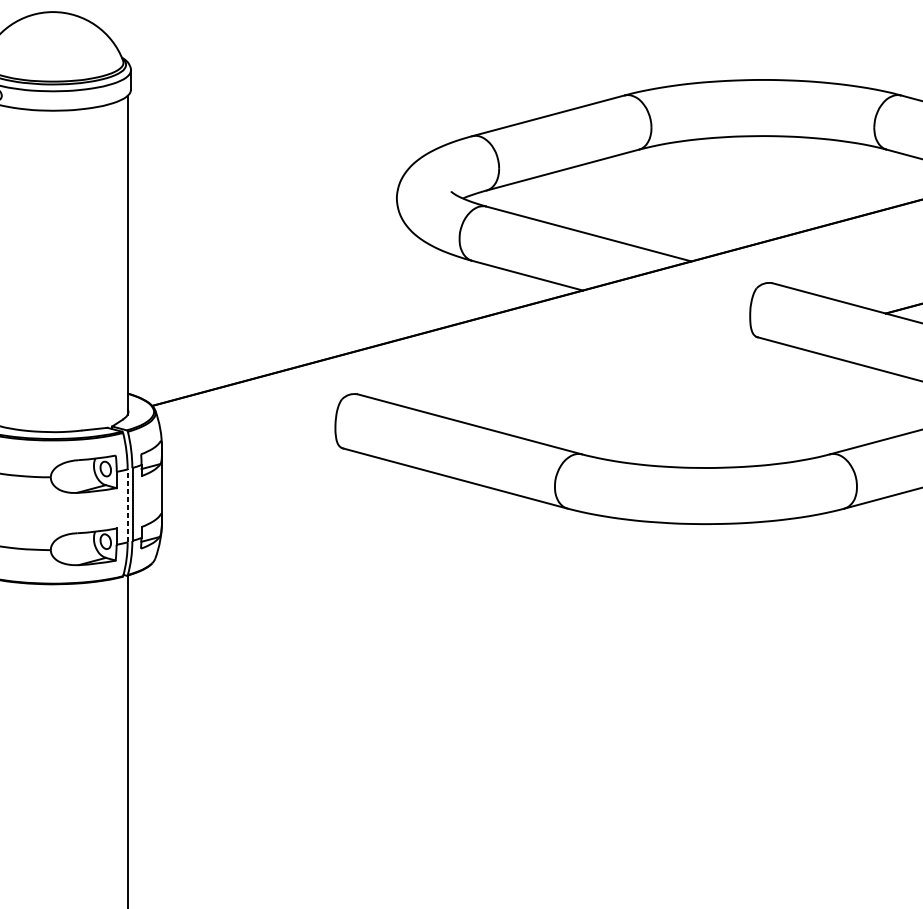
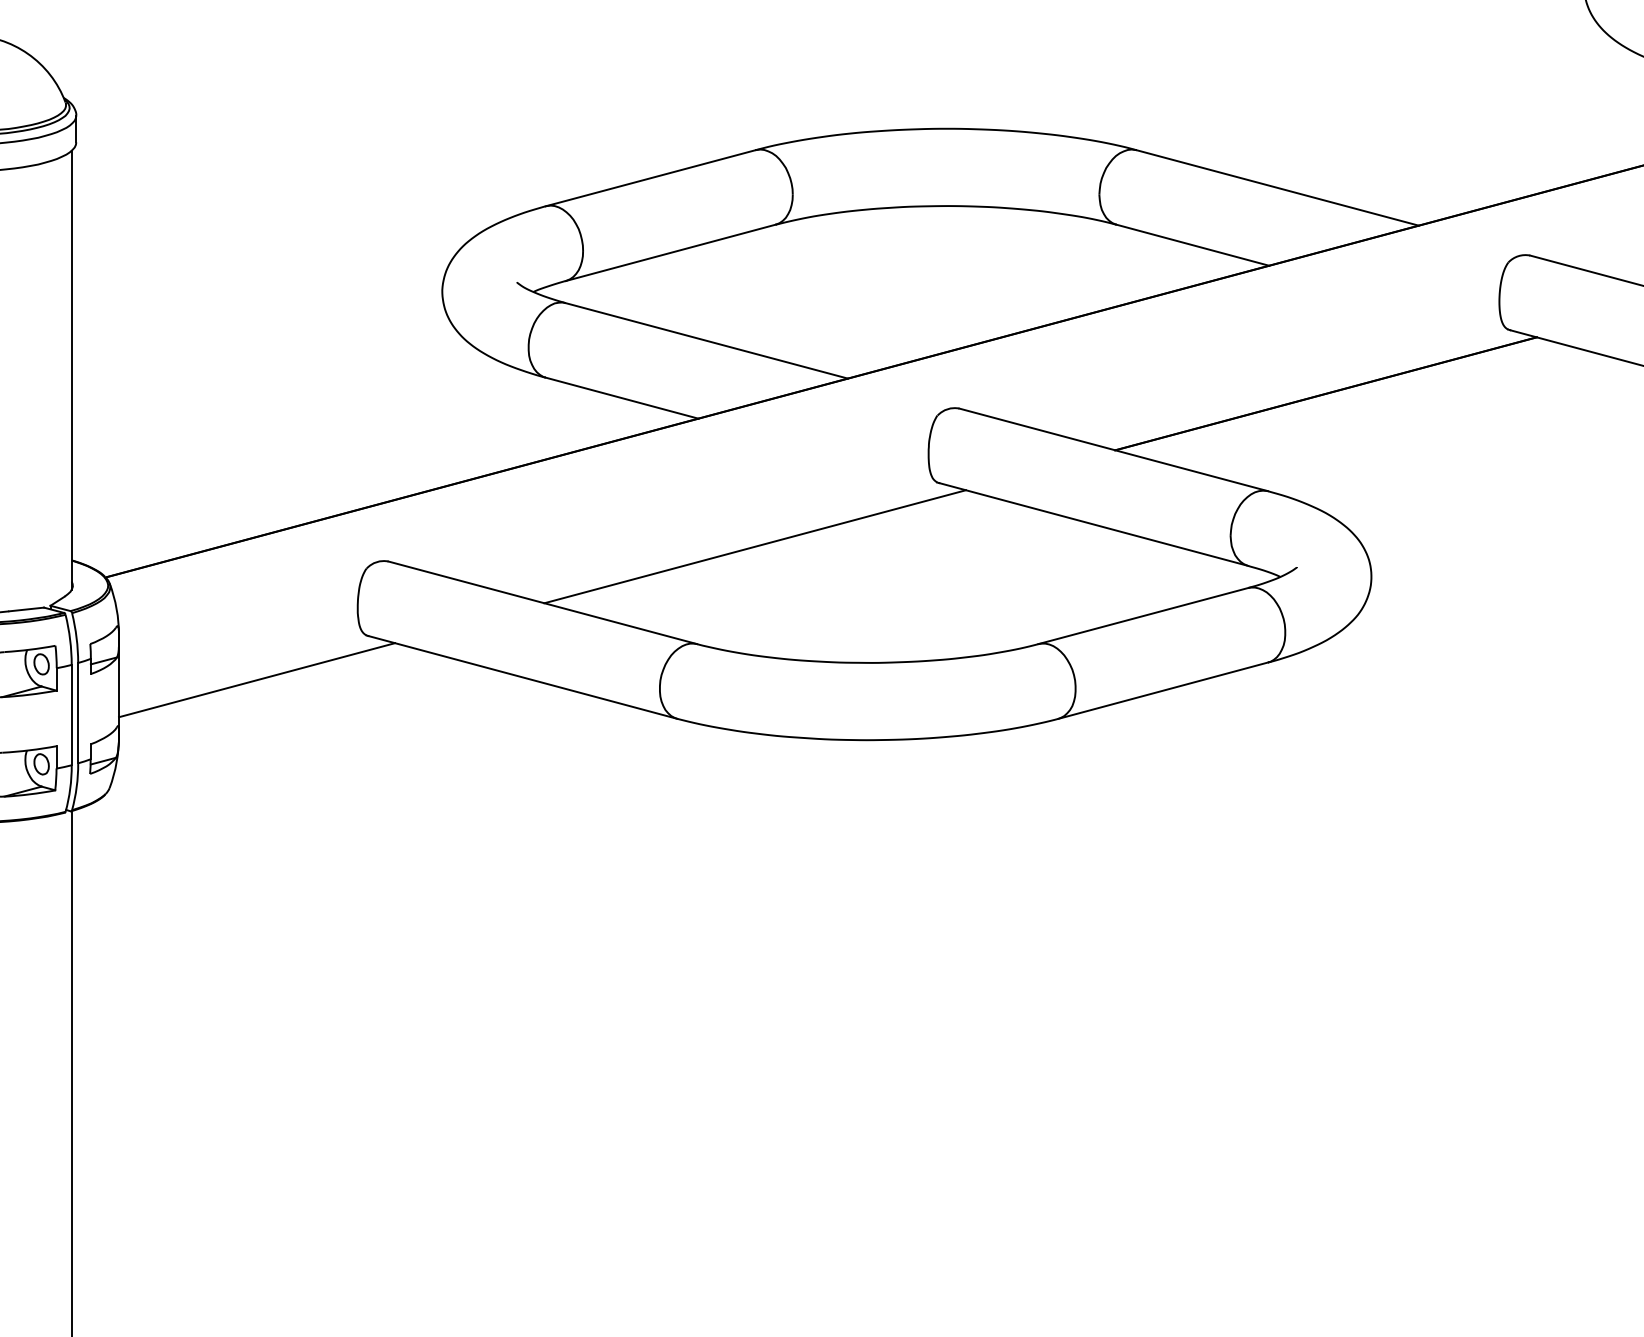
line: (624, 383) -> (755, 546), added
line: (262, 480) -> (257, 680), added
line: (127, 505) -> (71, 714), dashed -> solid

